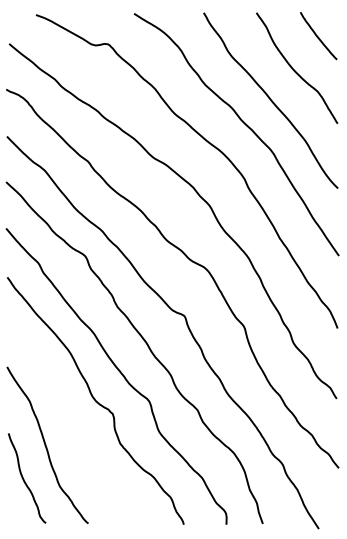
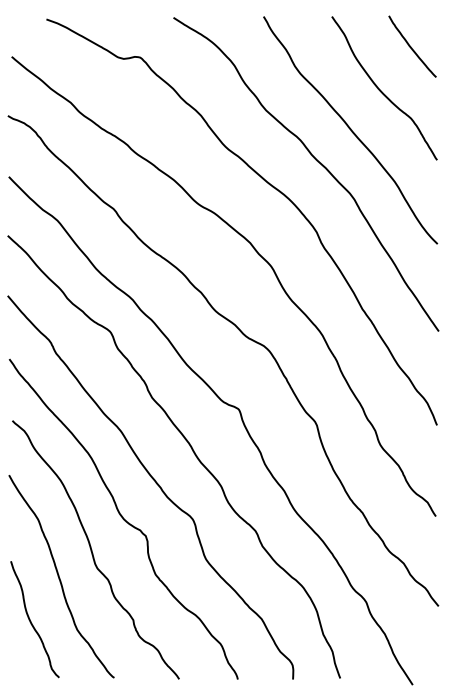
curve: (71, 424) -> (92, 549), added

